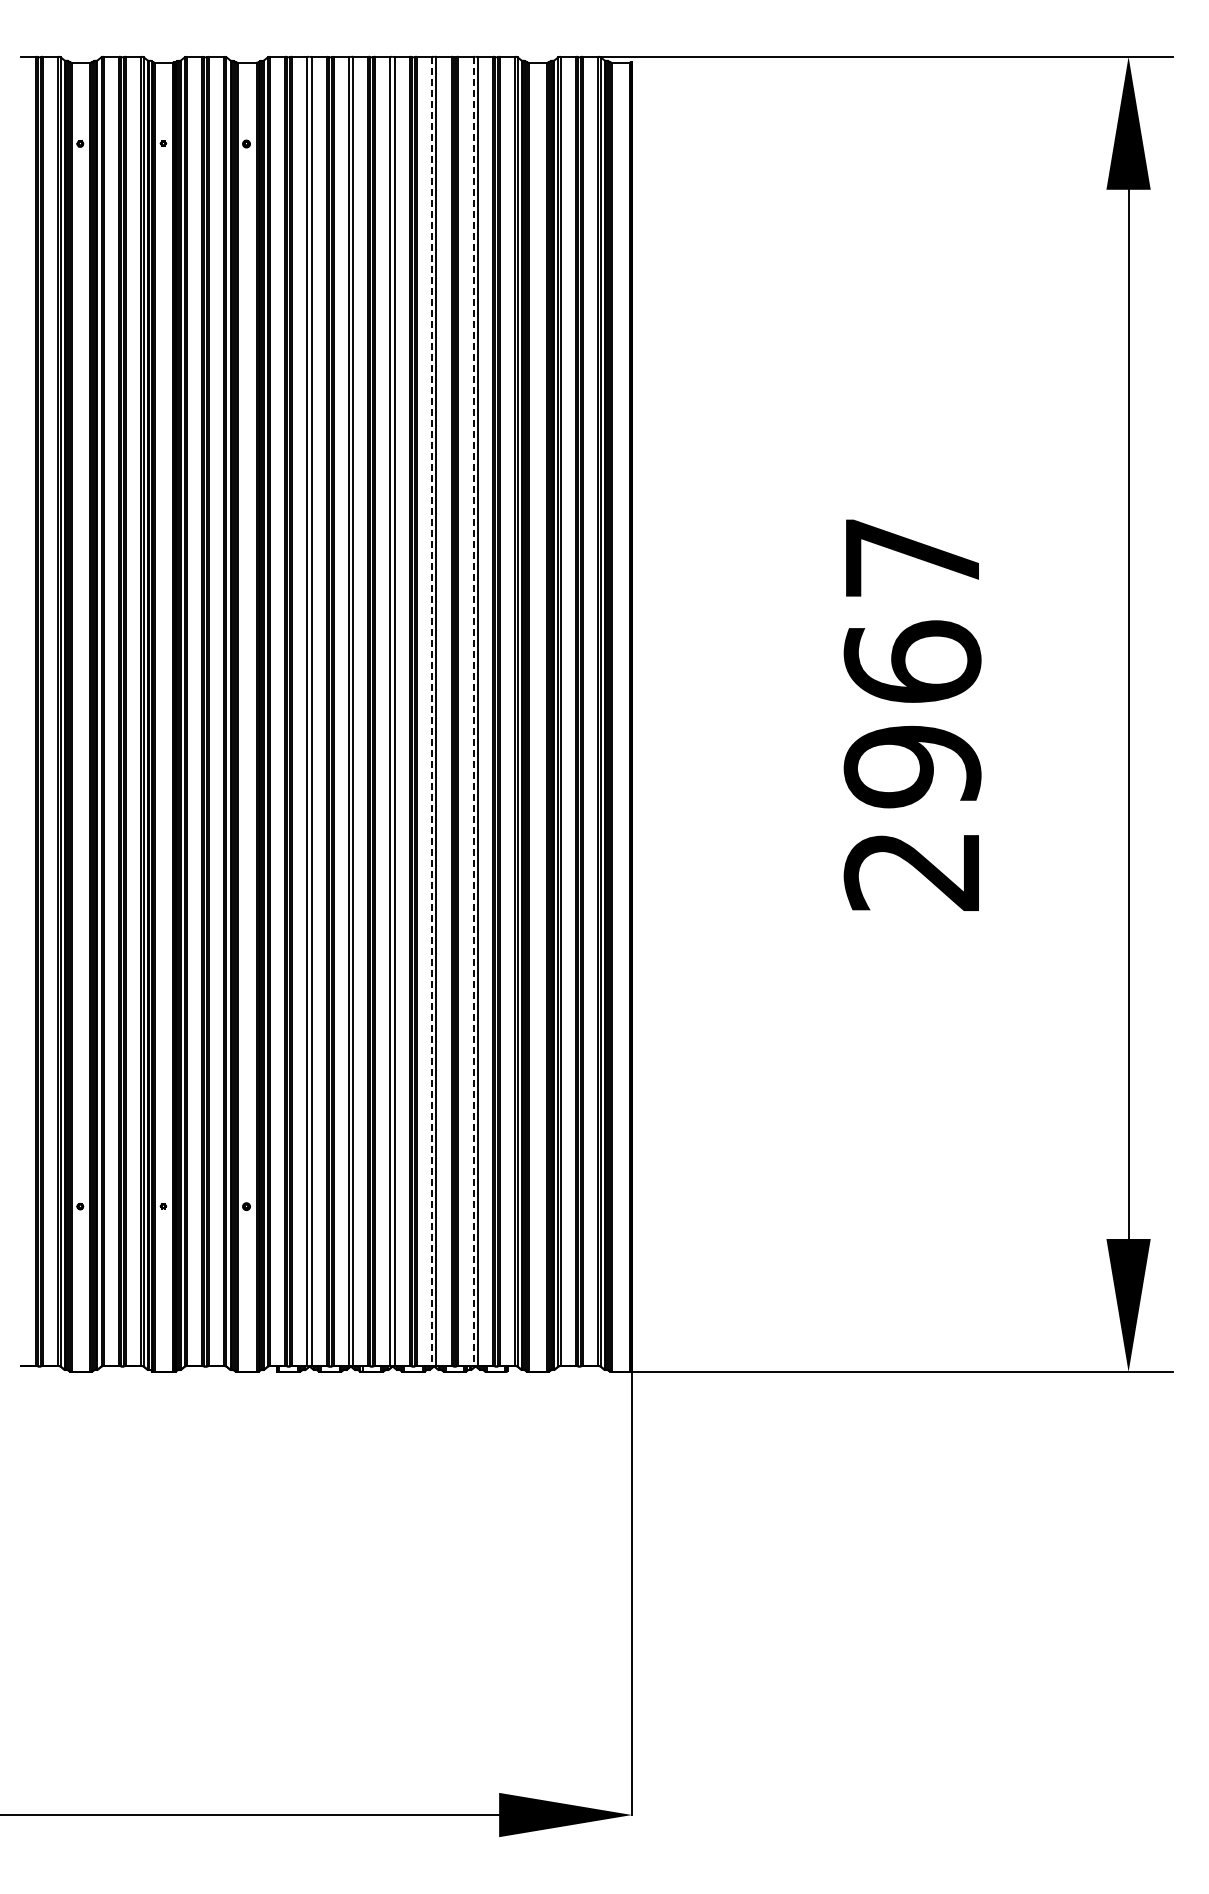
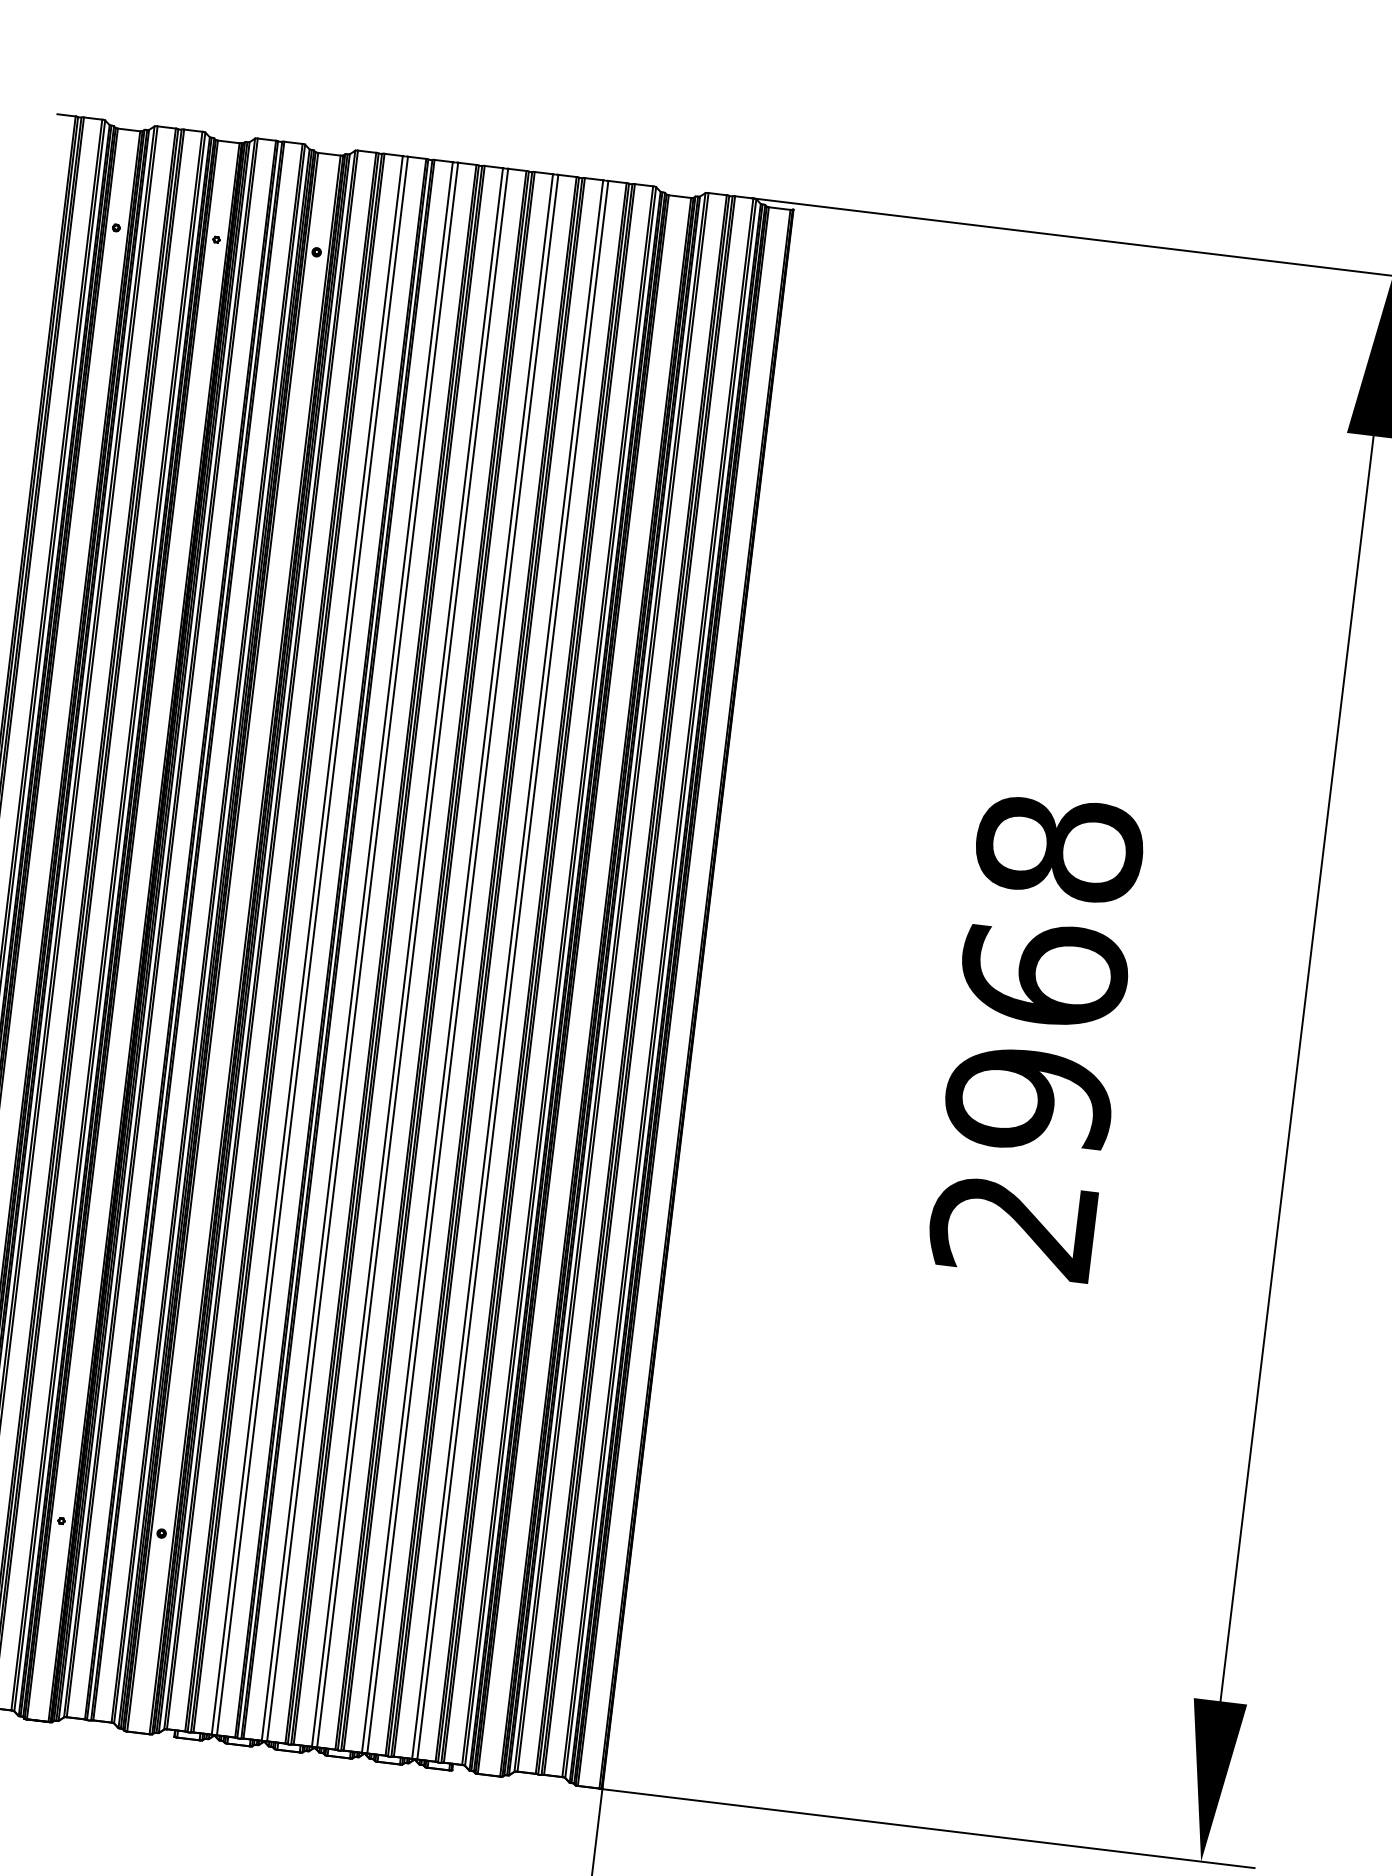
text: (912, 557) -> (1059, 848), 2967 -> 2968
line: (431, 711) -> (456, 963), dashed -> solid
line: (473, 711) -> (507, 969), dashed -> solid

